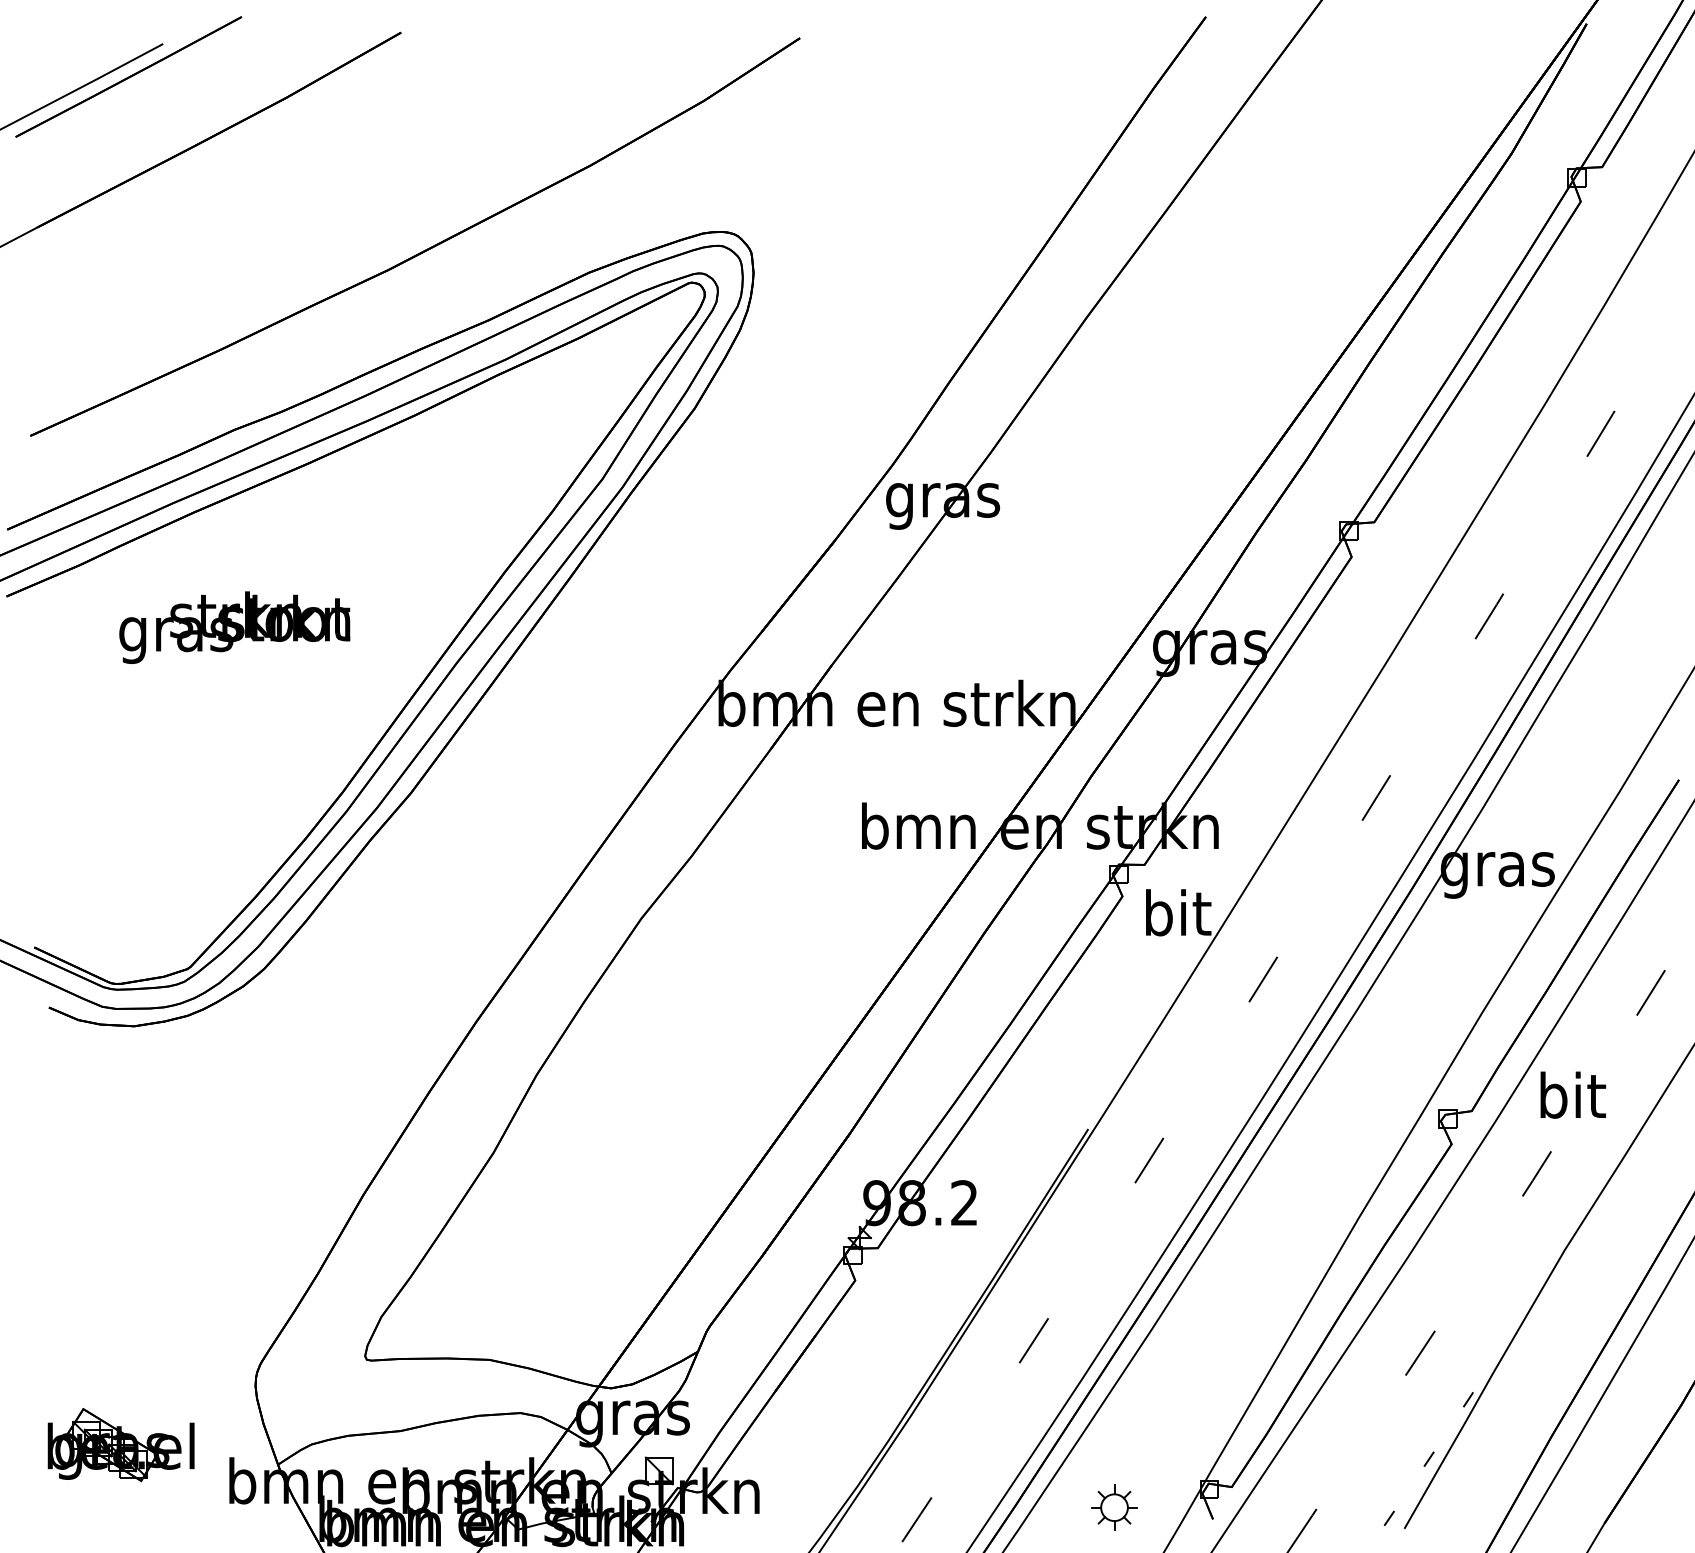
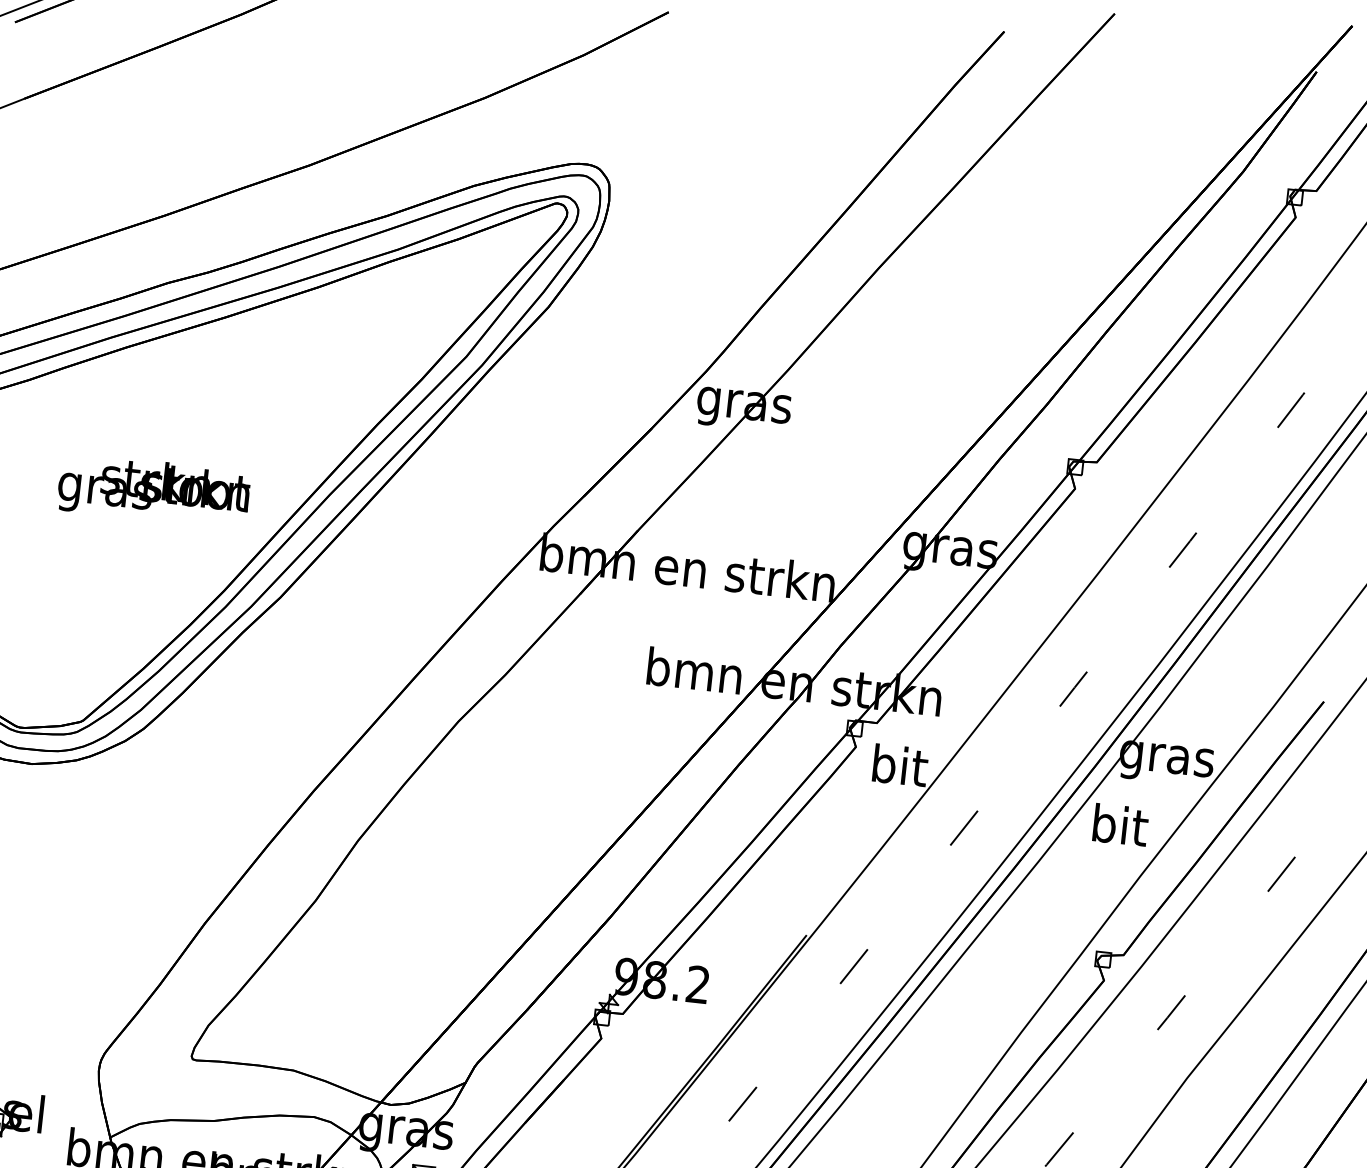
text: (234, 627) -> (153, 490), moved
text: (1573, 1094) -> (1121, 824), moved

